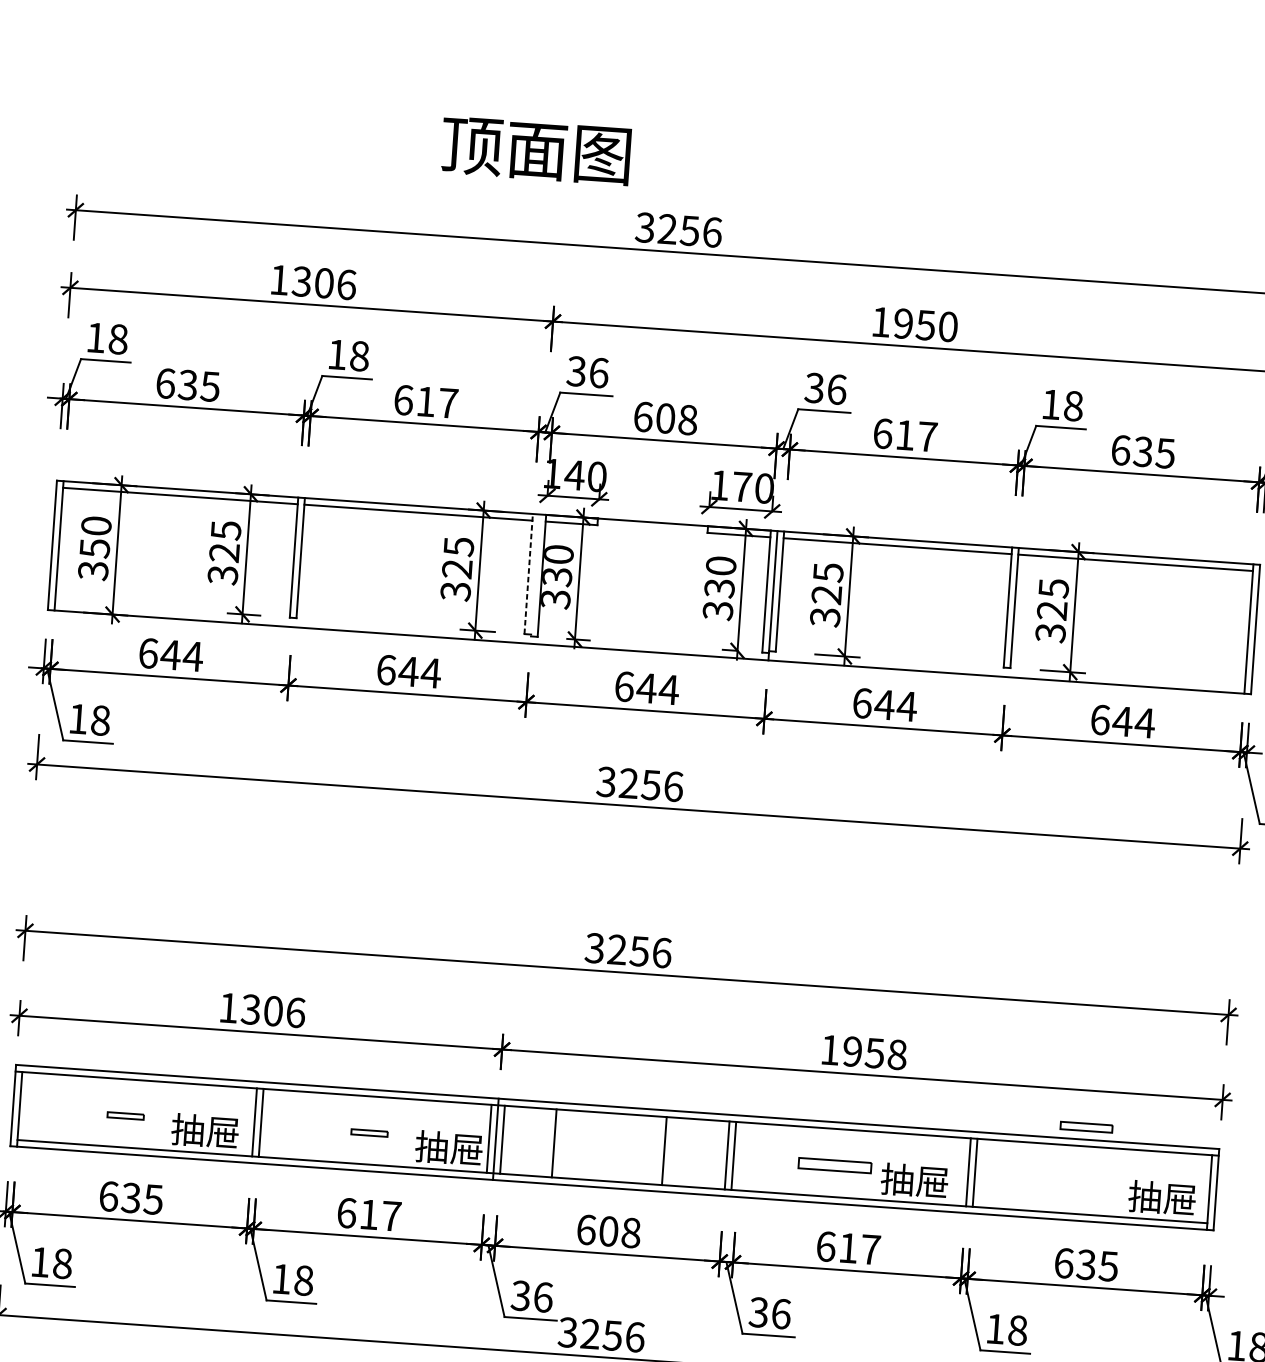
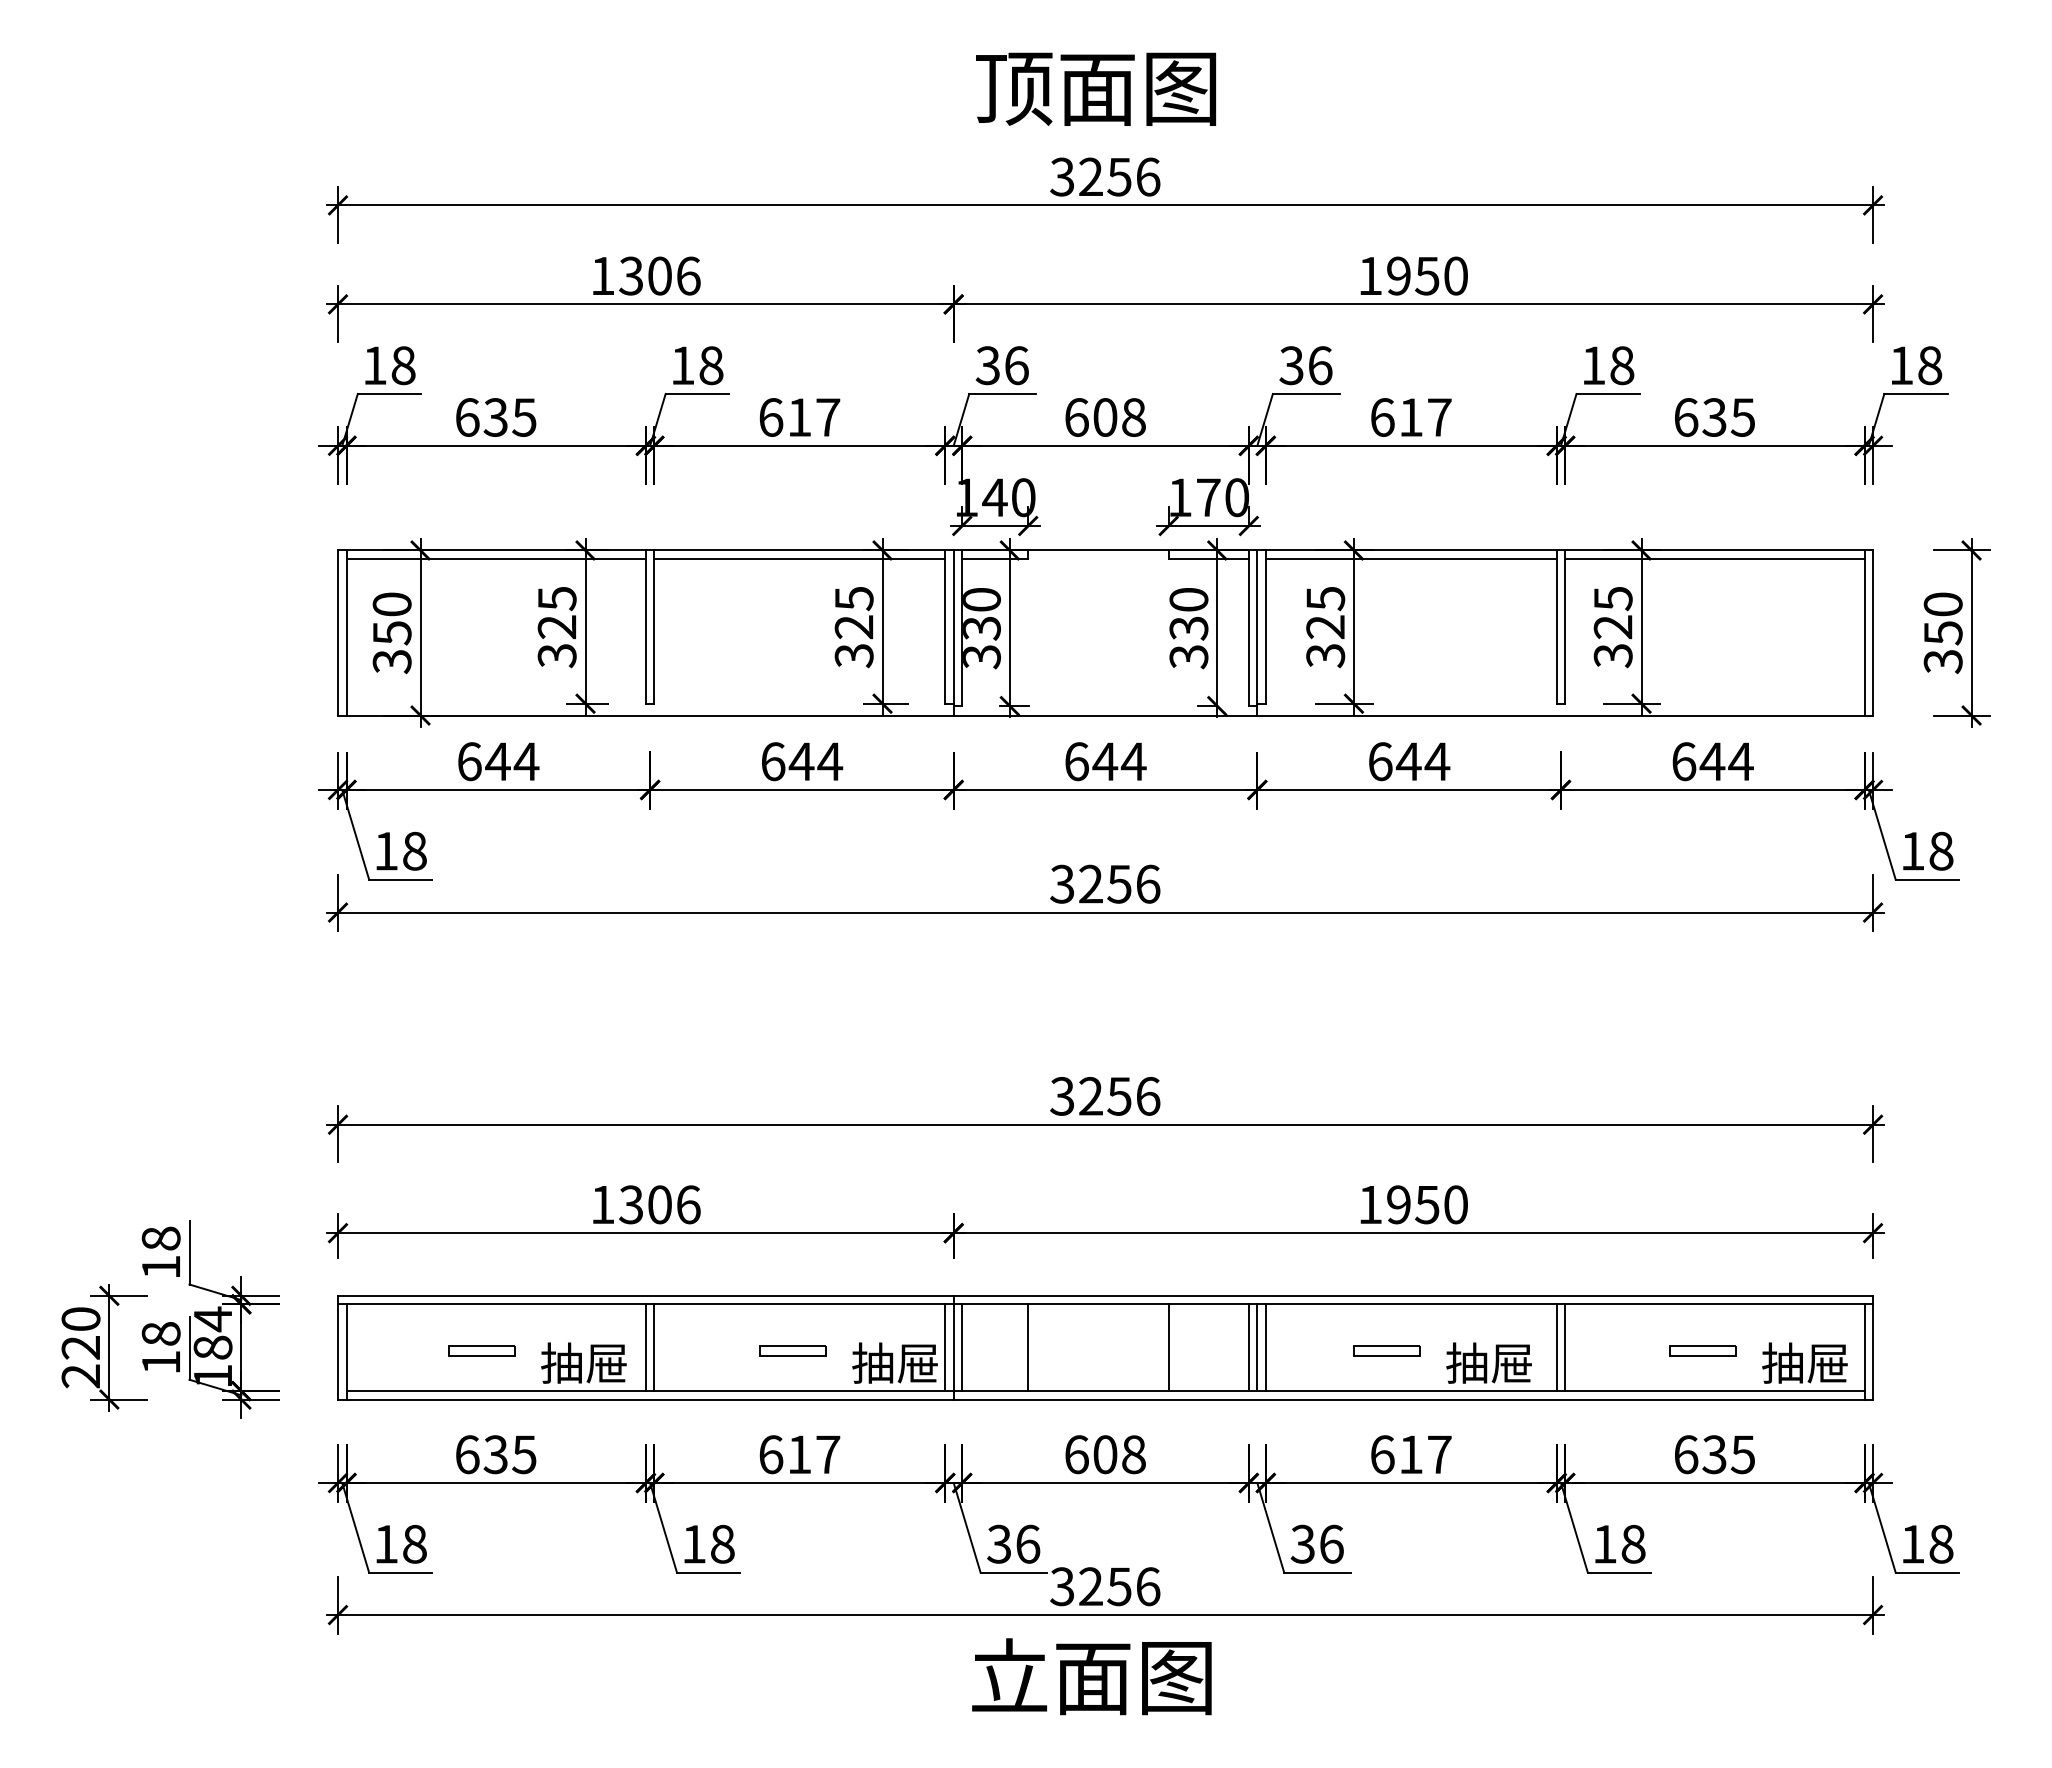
text: (535, 150) -> (1095, 88), moved
line: (528, 574) -> (945, 627), dashed -> solid
line: (534, 578) -> (953, 632), added
text: (897, 1054) -> (1456, 1204), 1958 -> 1950
part: (125, 1115) -> (481, 1350), size x1.43
part: (1086, 1126) -> (1702, 1350), moved
part: (369, 1132) -> (792, 1350), size x1.43
line: (740, 1156) -> (1265, 1347), added
part: (834, 1165) -> (1386, 1350), size x0.71

